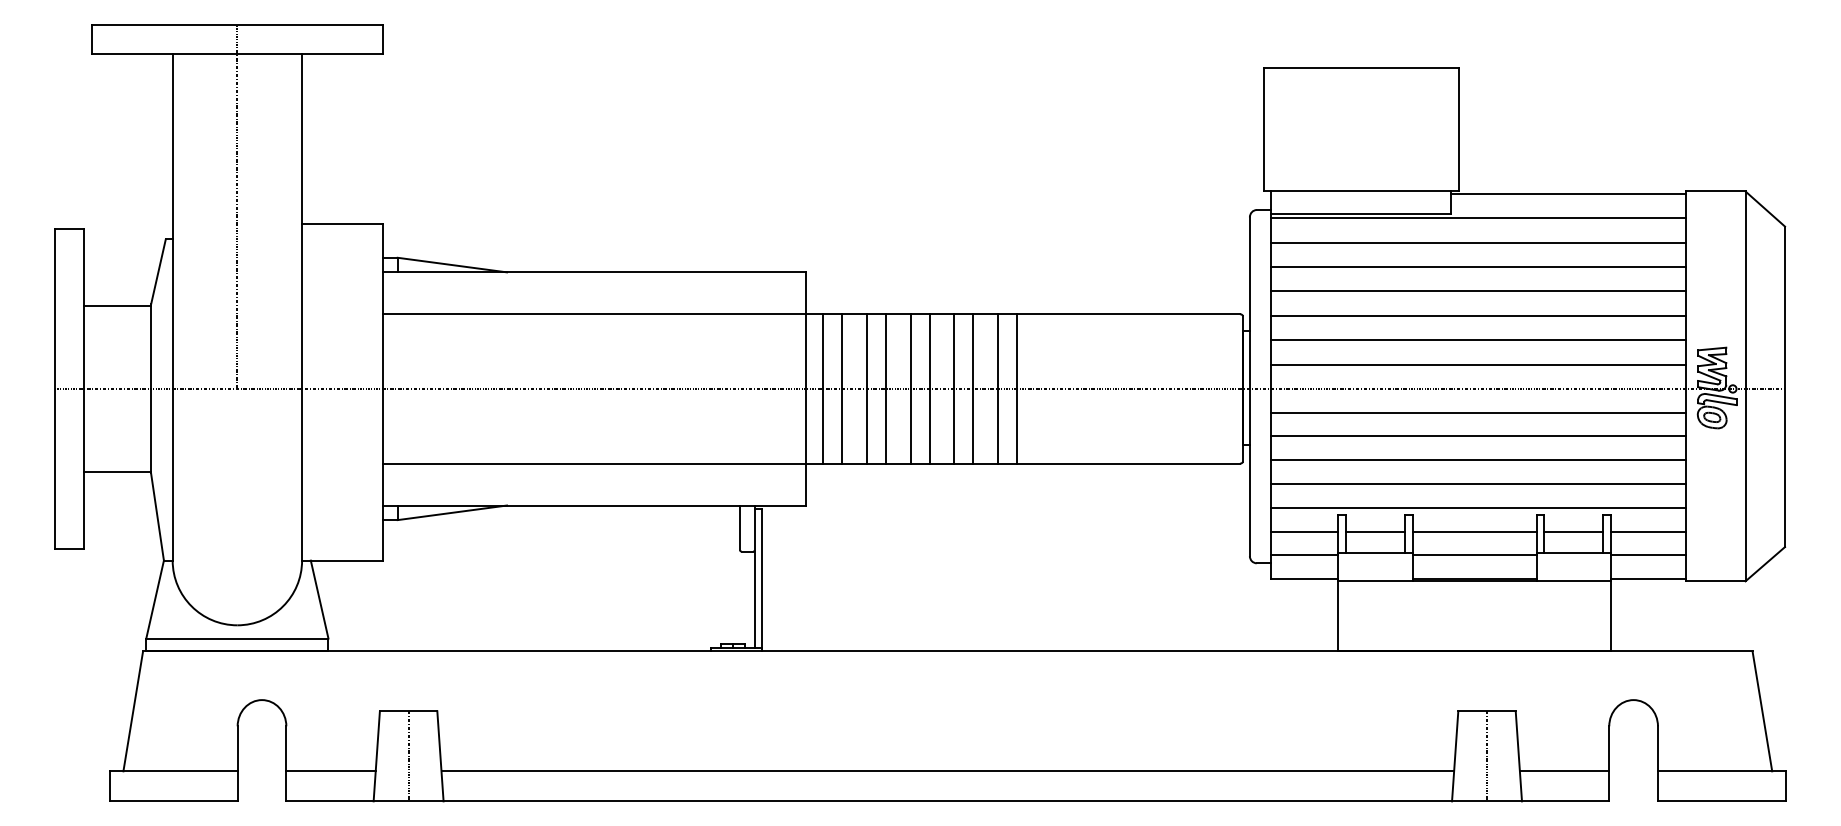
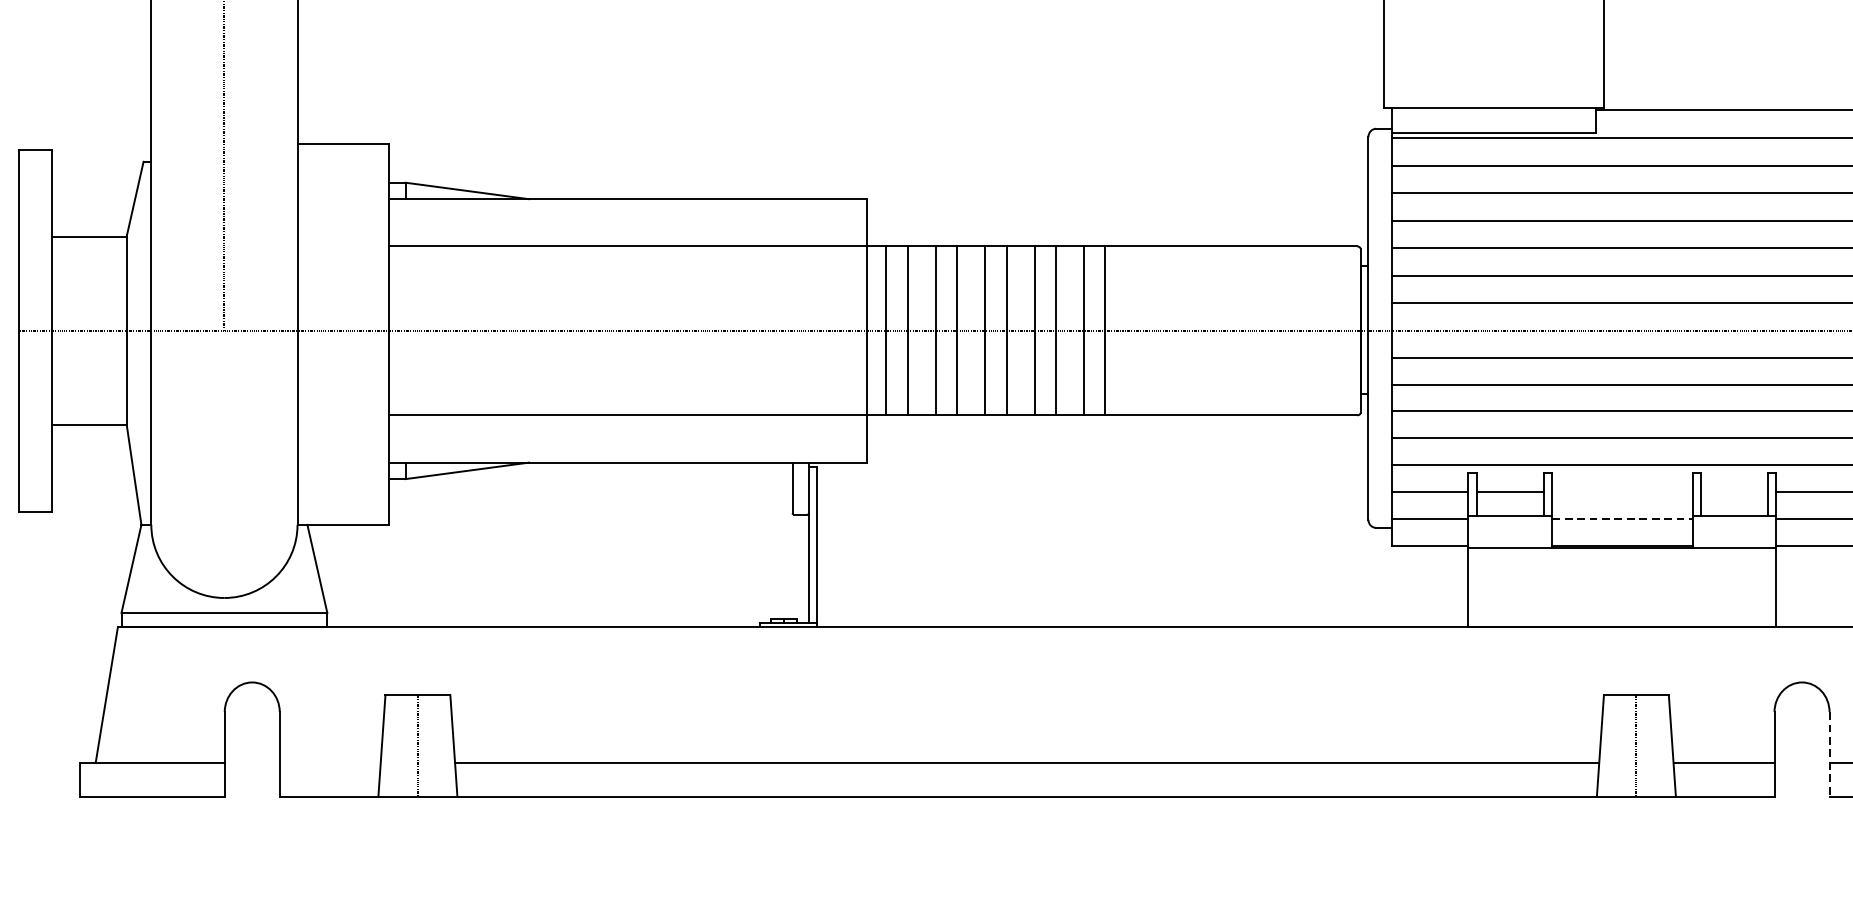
line: (1474, 531) -> (1622, 491), removed
line: (1573, 531) -> (1734, 491), removed
line: (1475, 555) -> (1623, 519), solid -> dashed
line: (1657, 763) -> (1829, 754), solid -> dashed
line: (330, 771) -> (329, 763), removed

